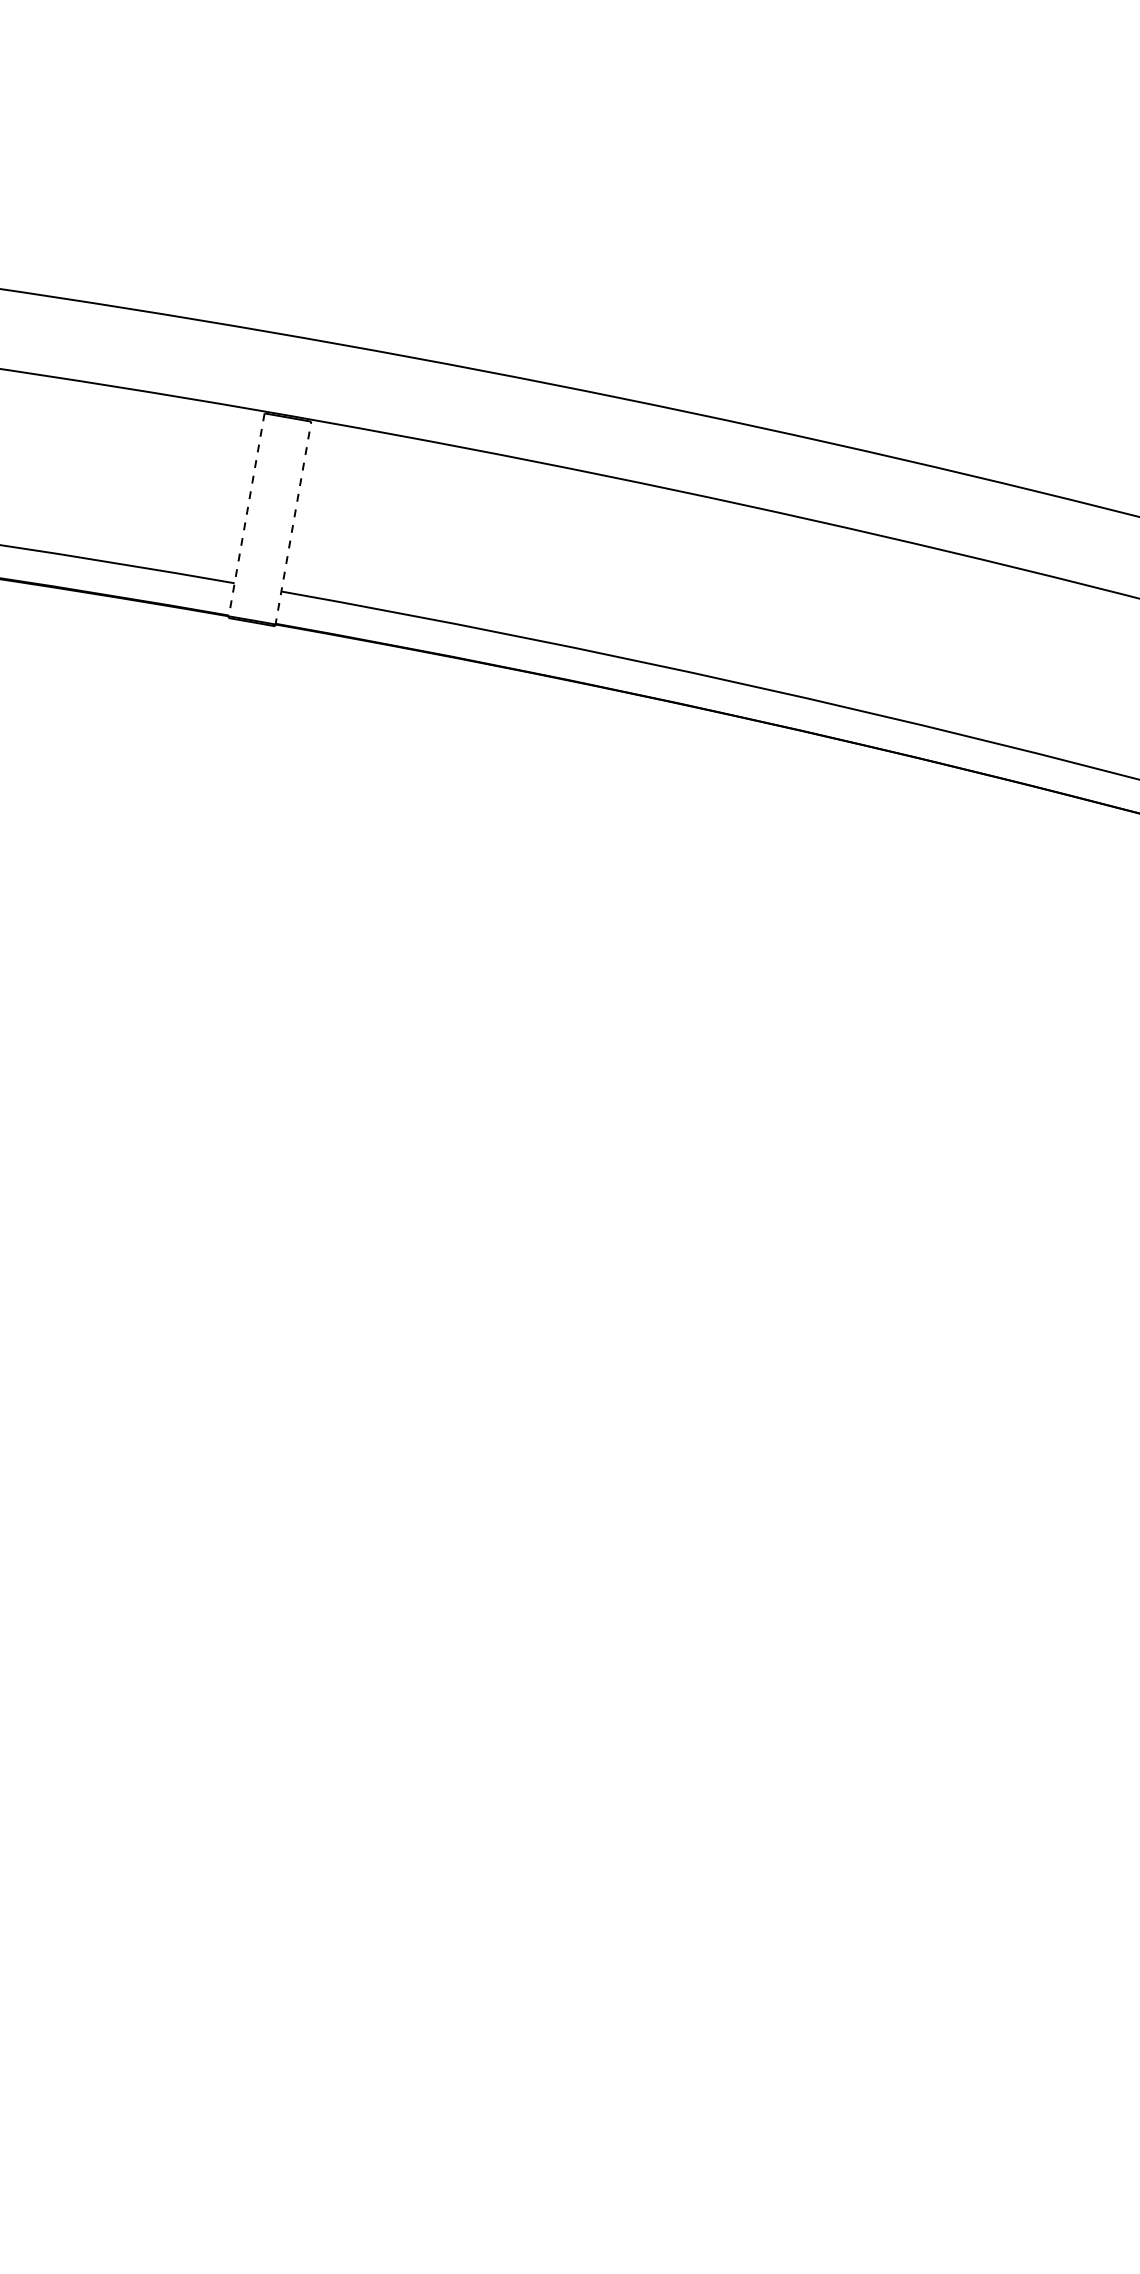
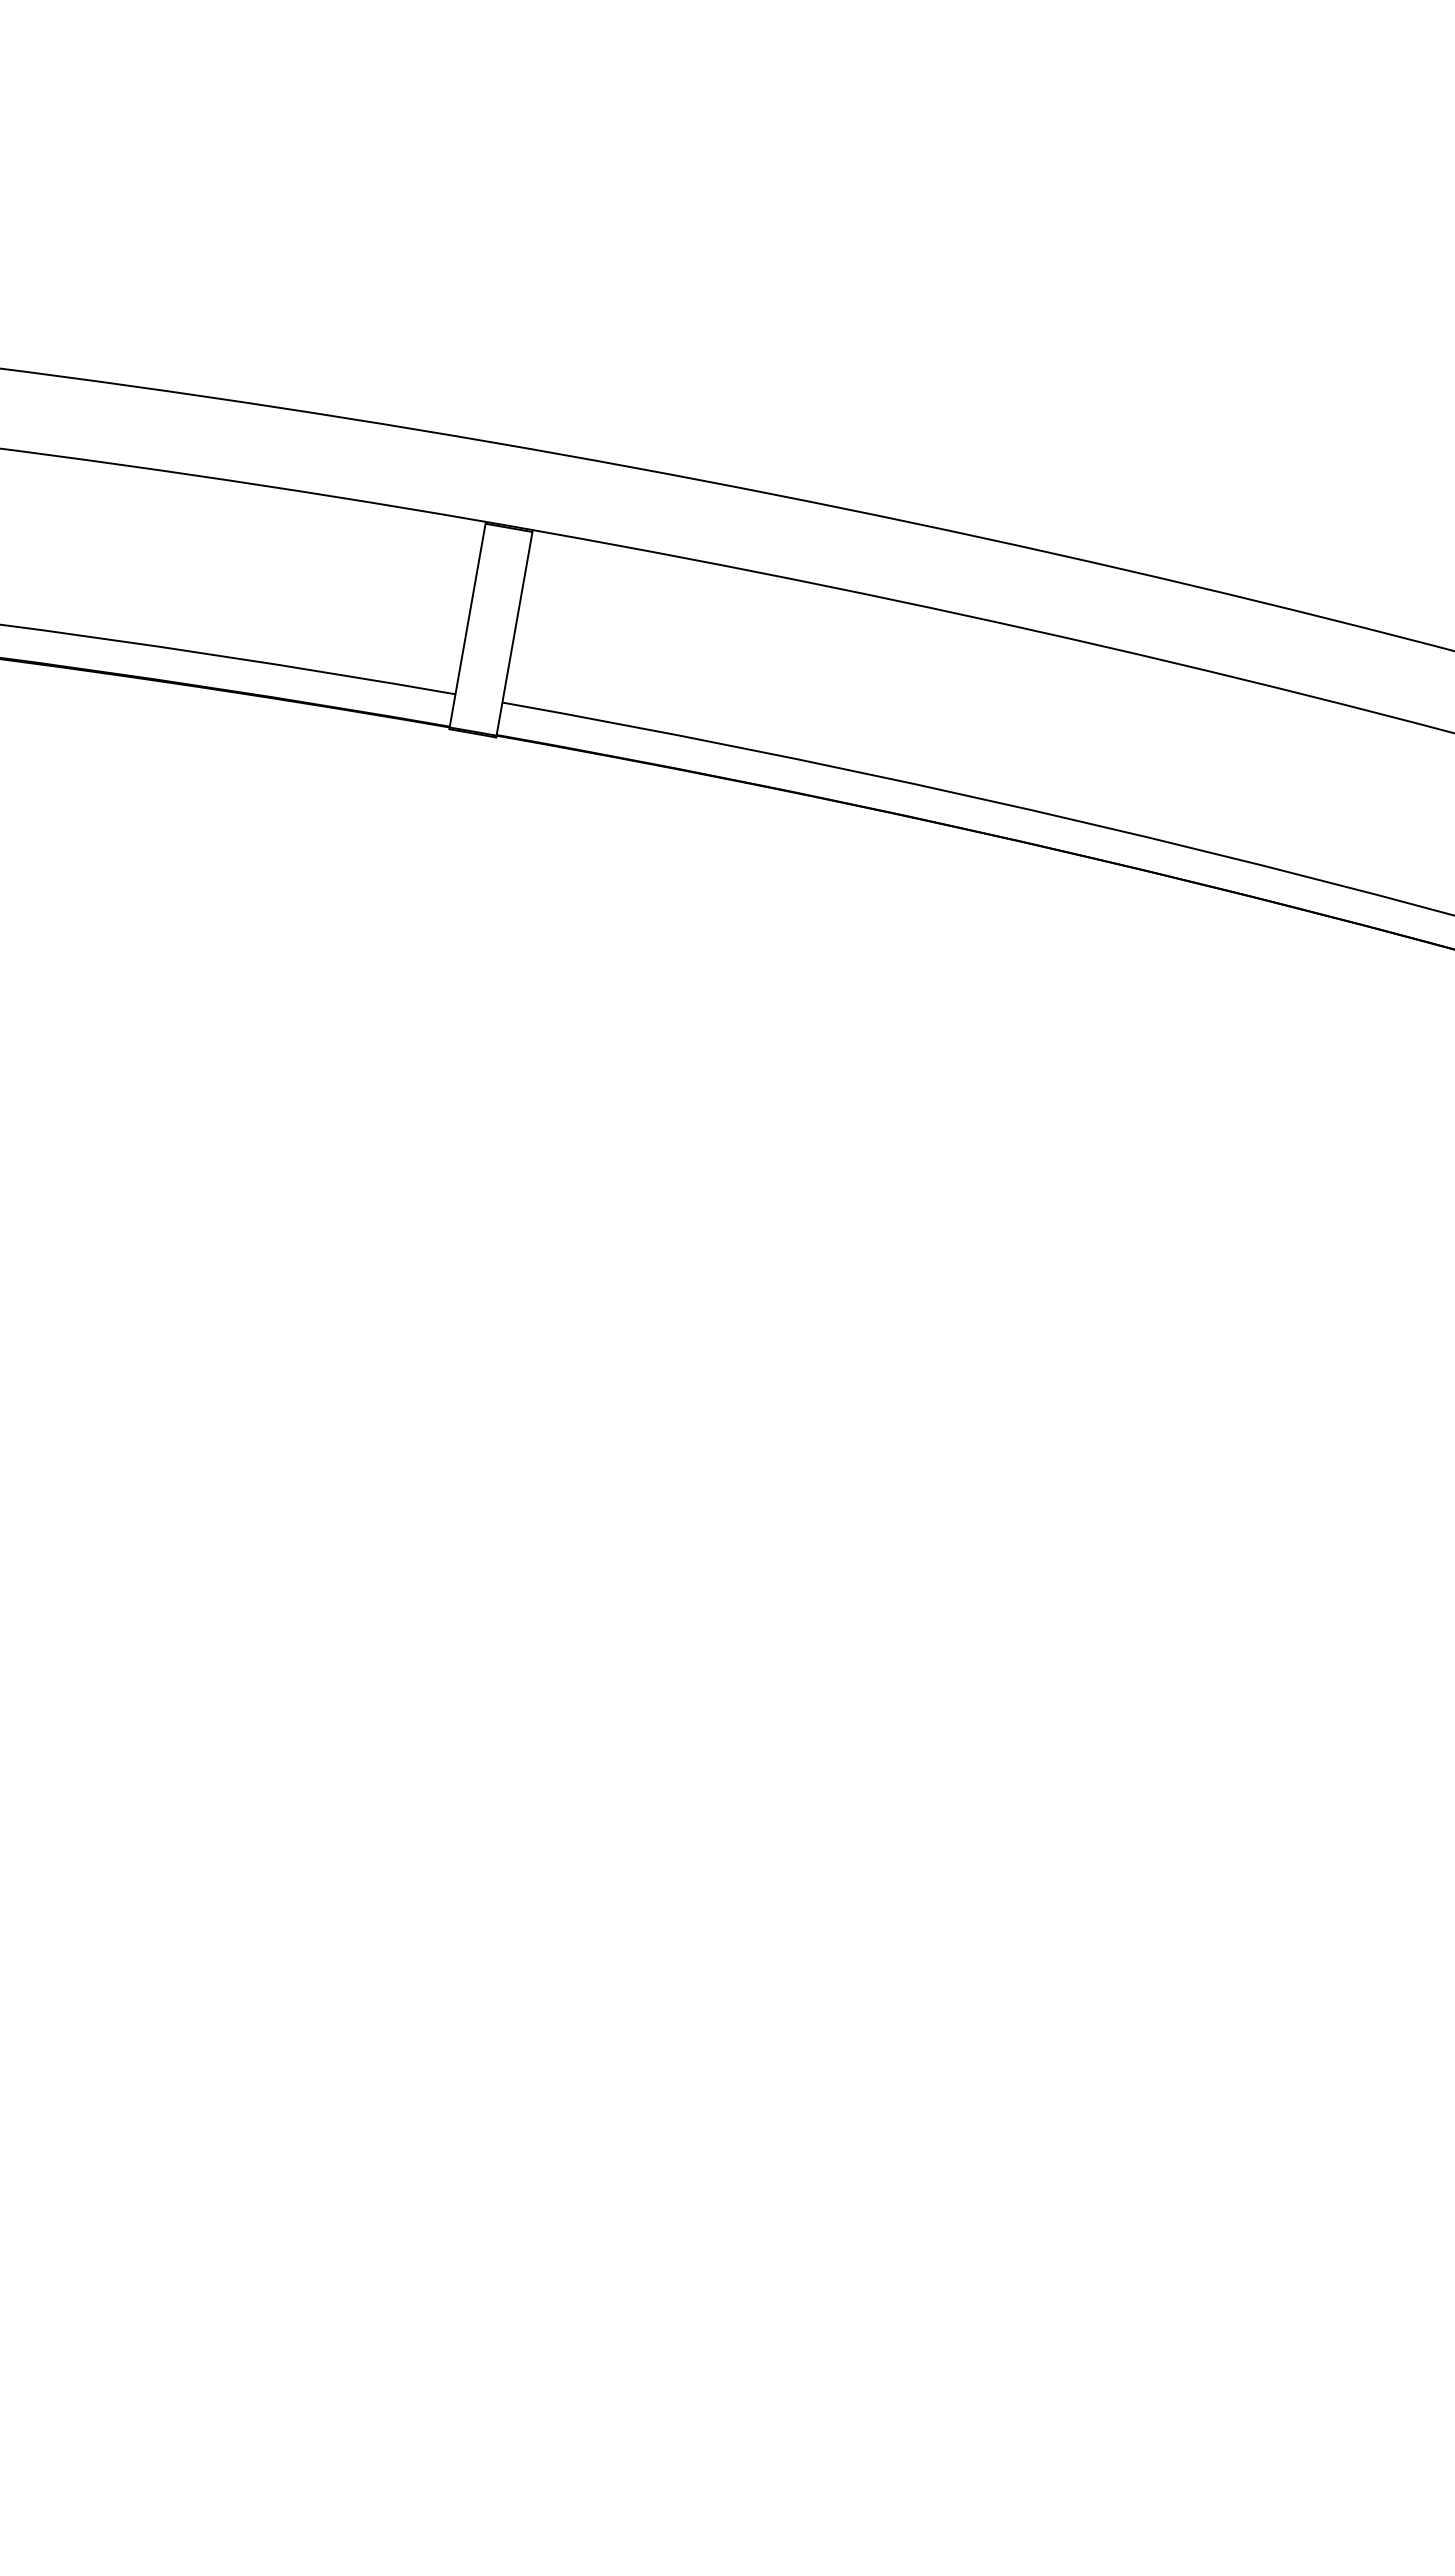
line: (246, 515) -> (467, 626), dashed -> solid
line: (293, 523) -> (514, 634), dashed -> solid

